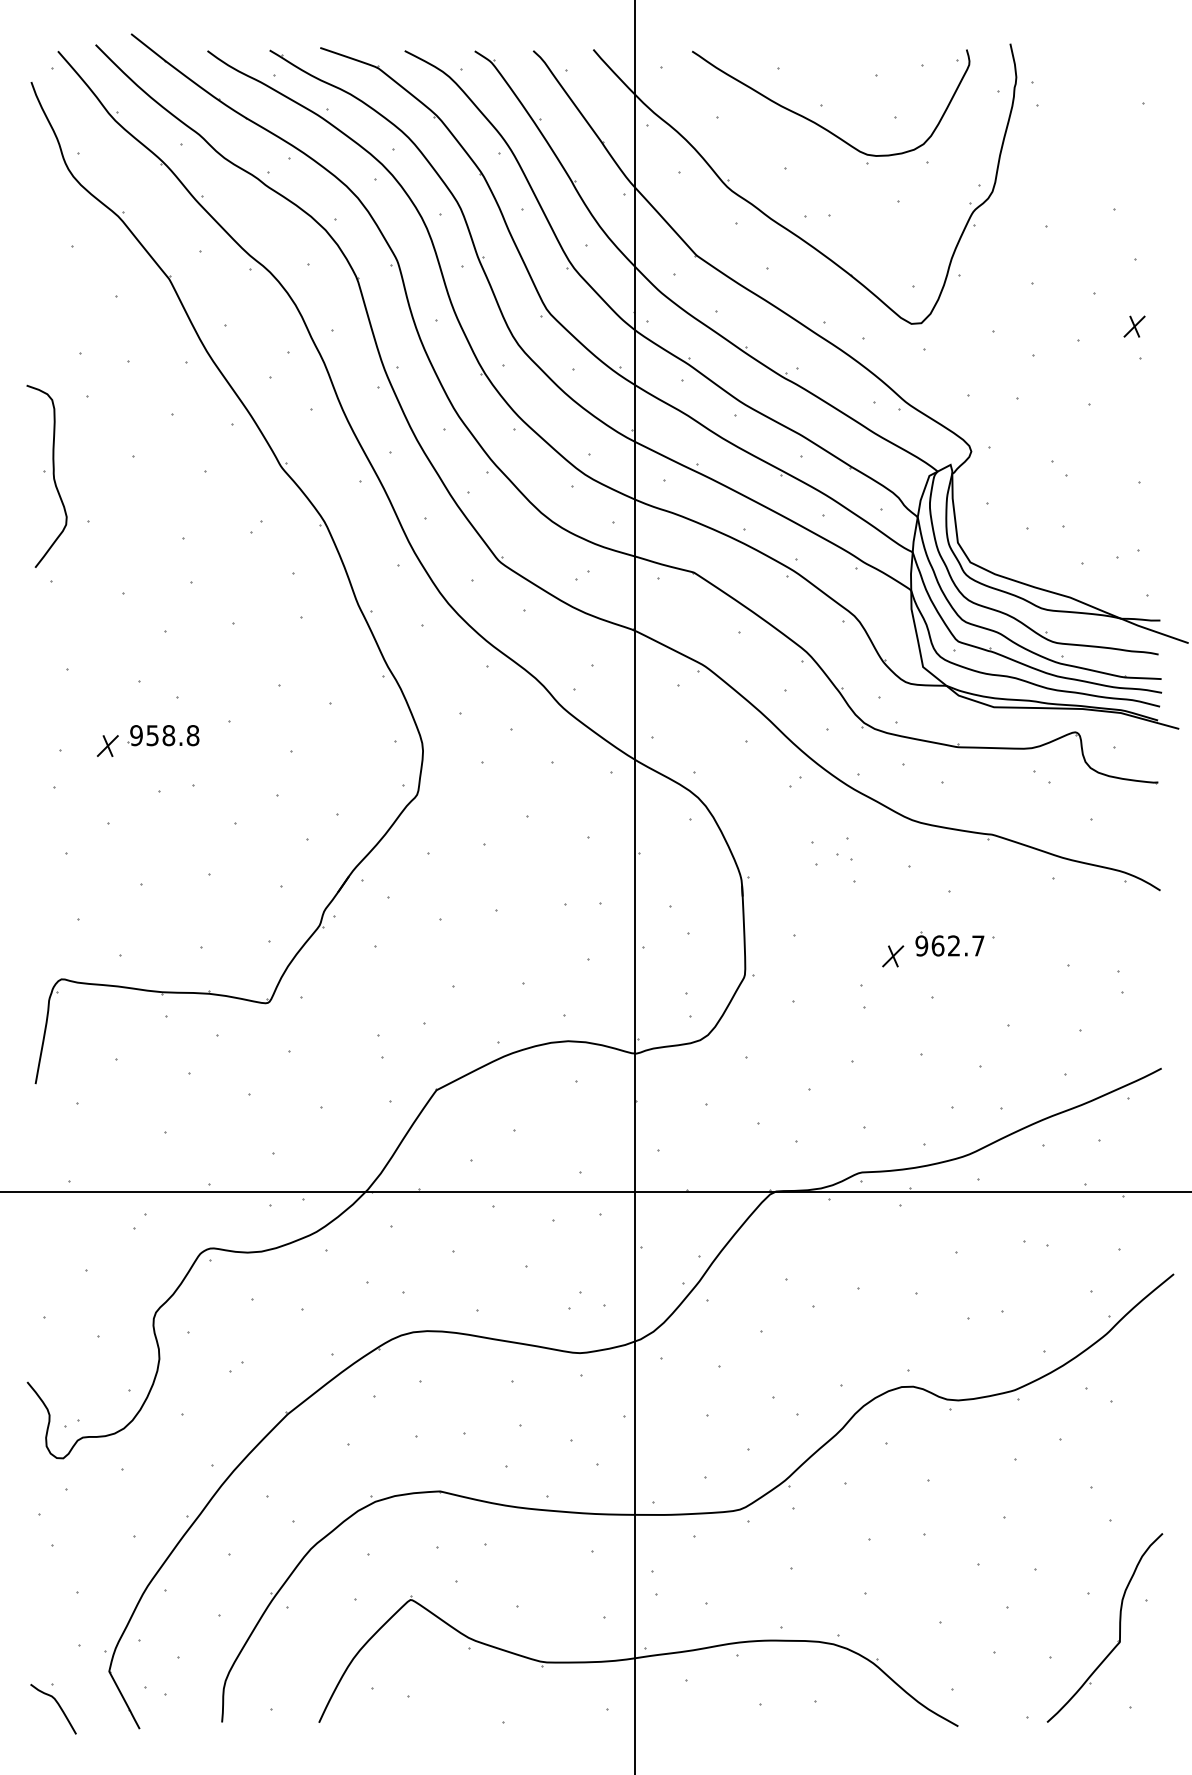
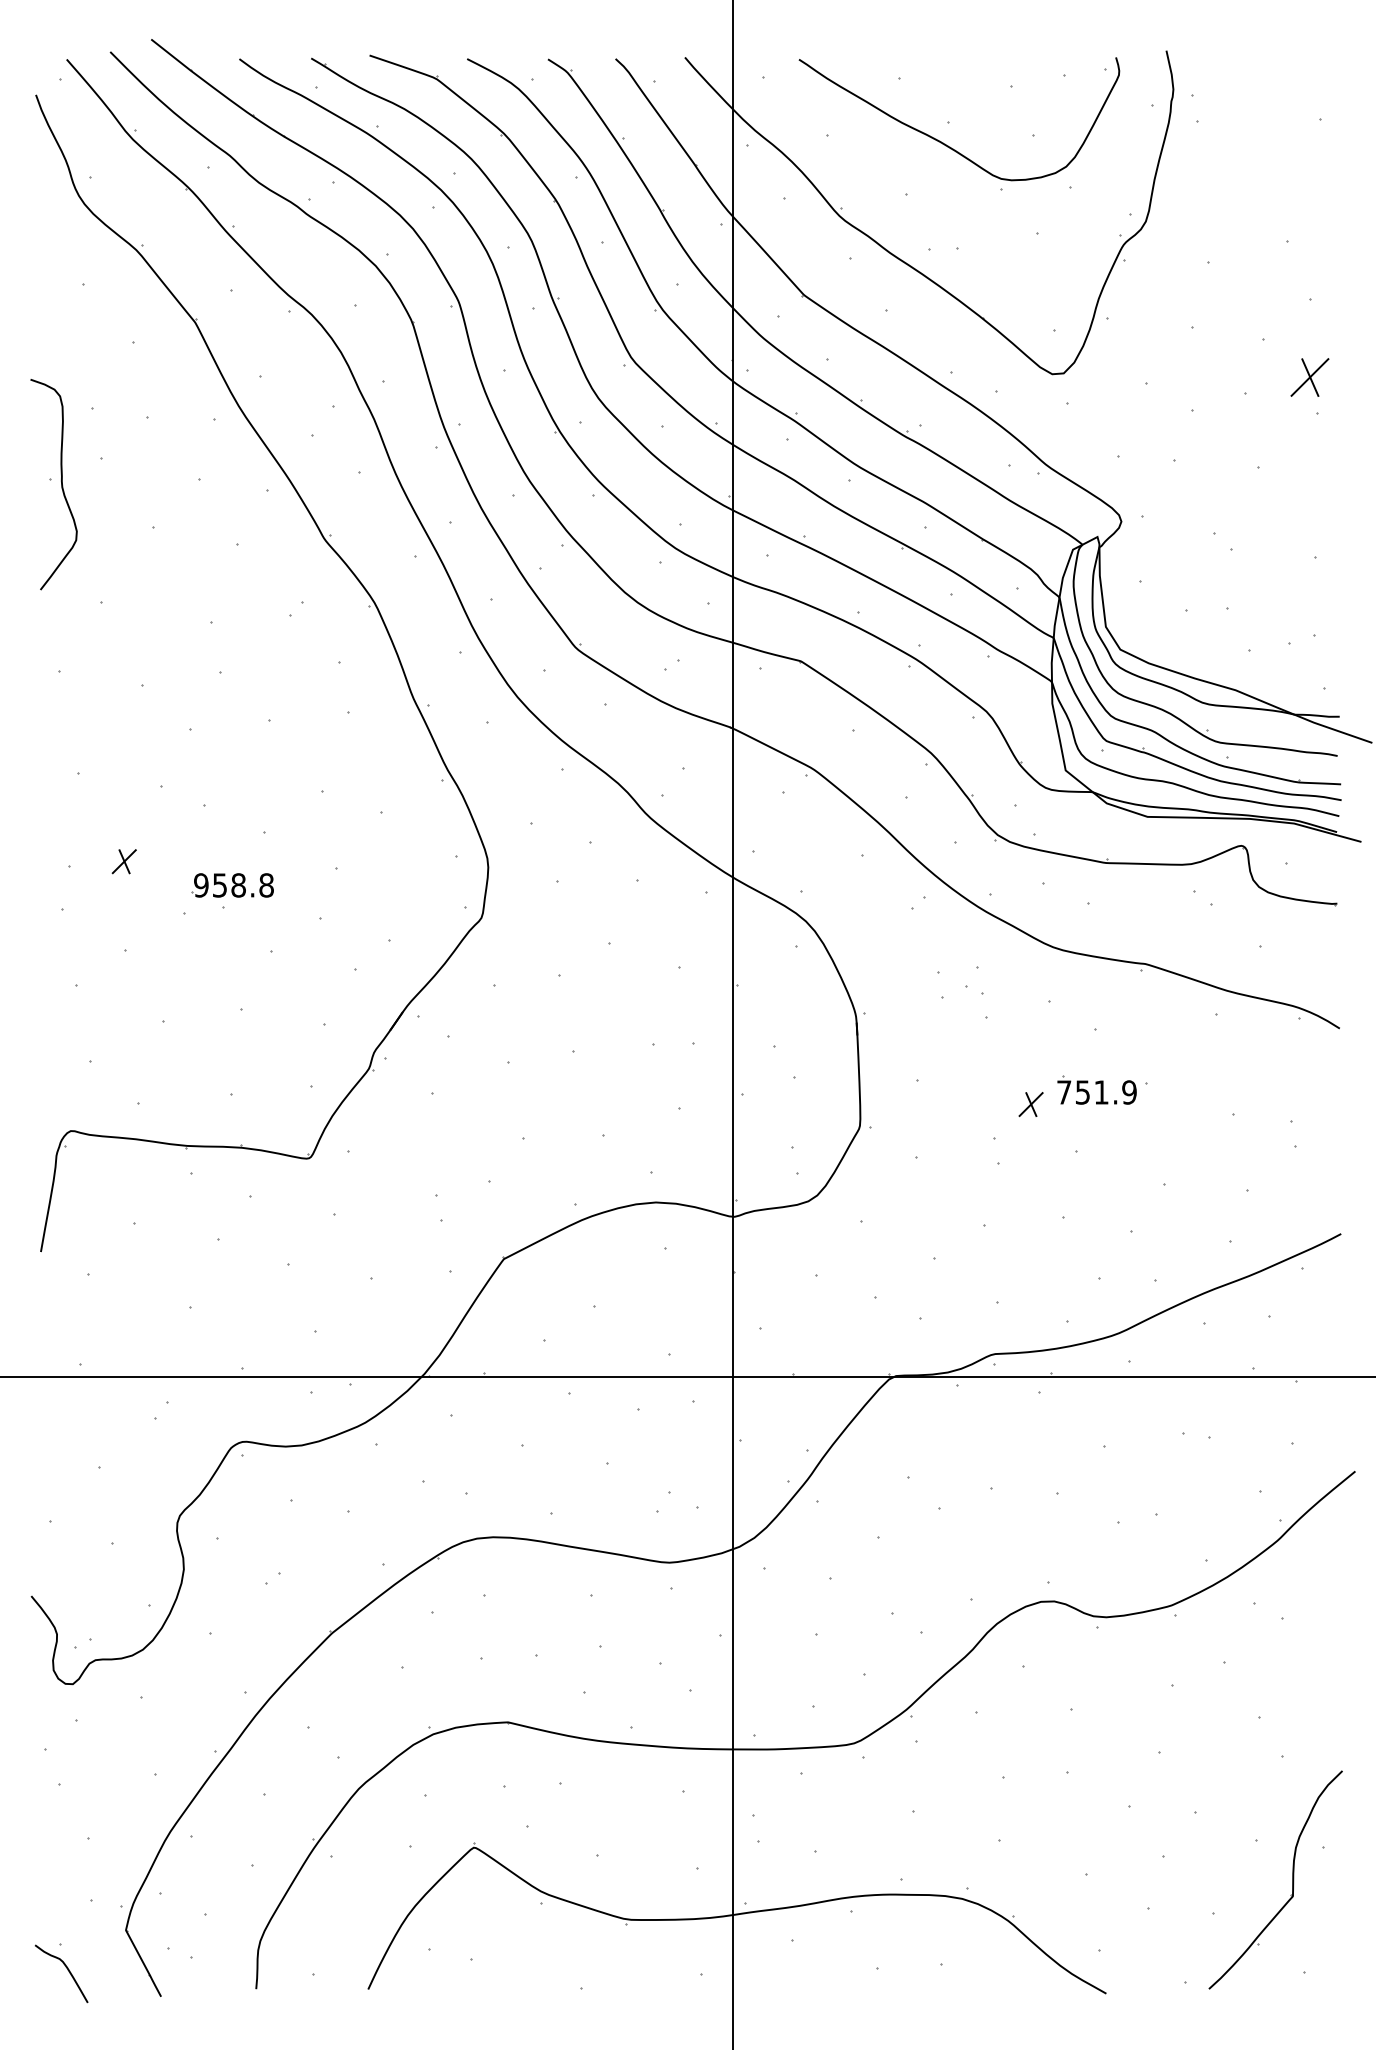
part: (1134, 326) -> (1309, 377), size x1.6
part: (46, 475) -> (53, 483), moved
part: (163, 735) -> (232, 885), moved
text: (949, 945) -> (1096, 1091), 962.7 -> 751.9

